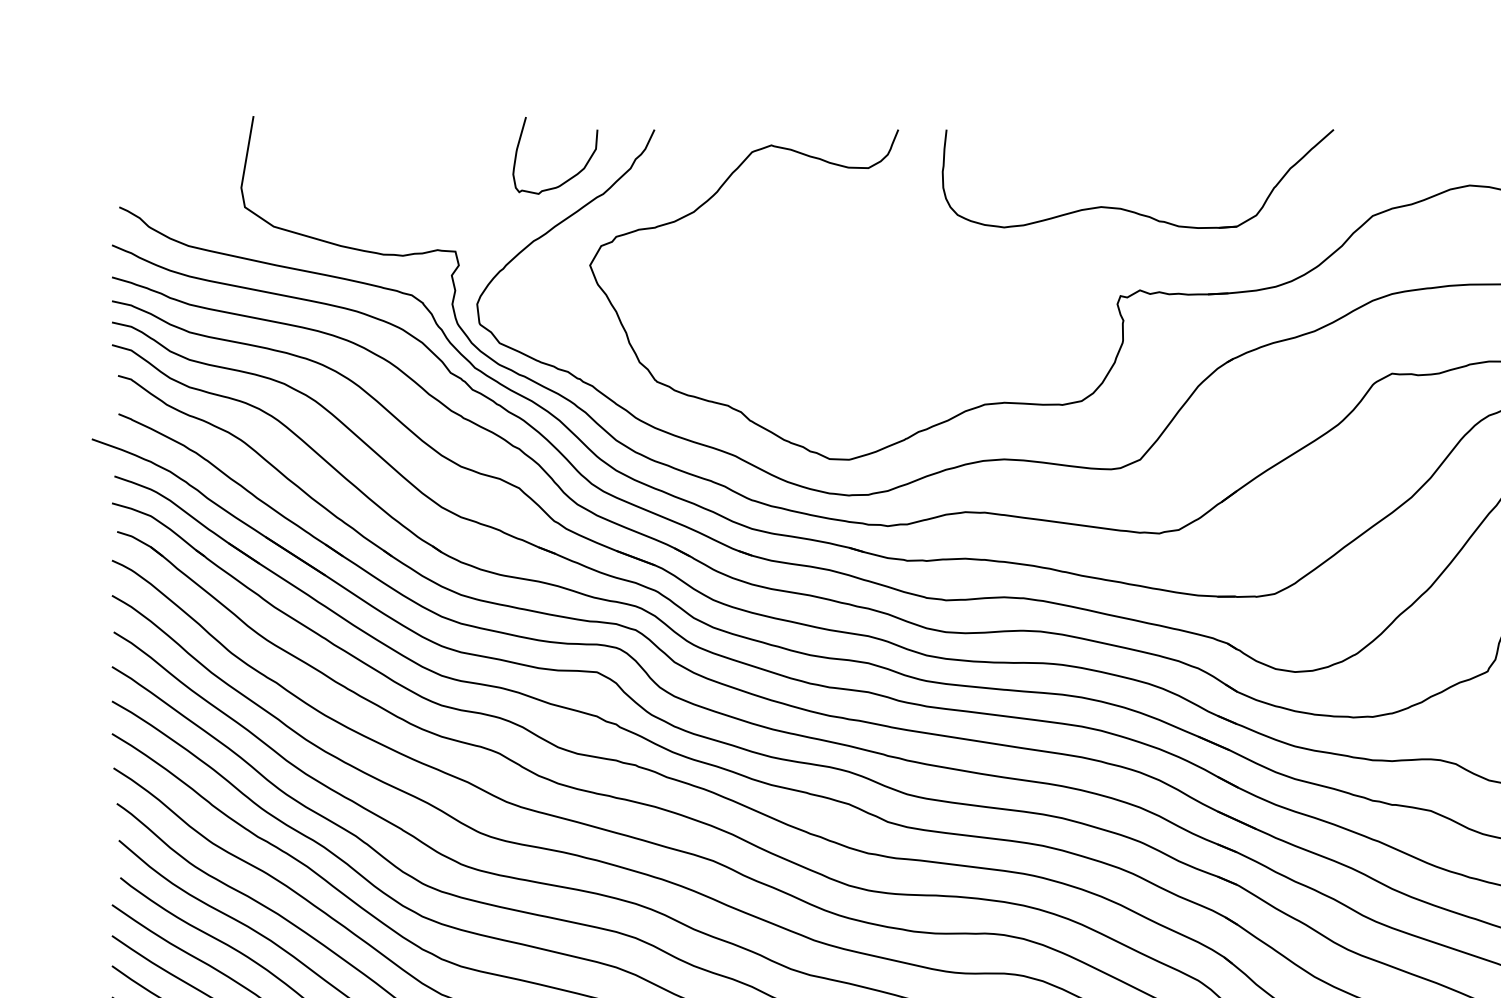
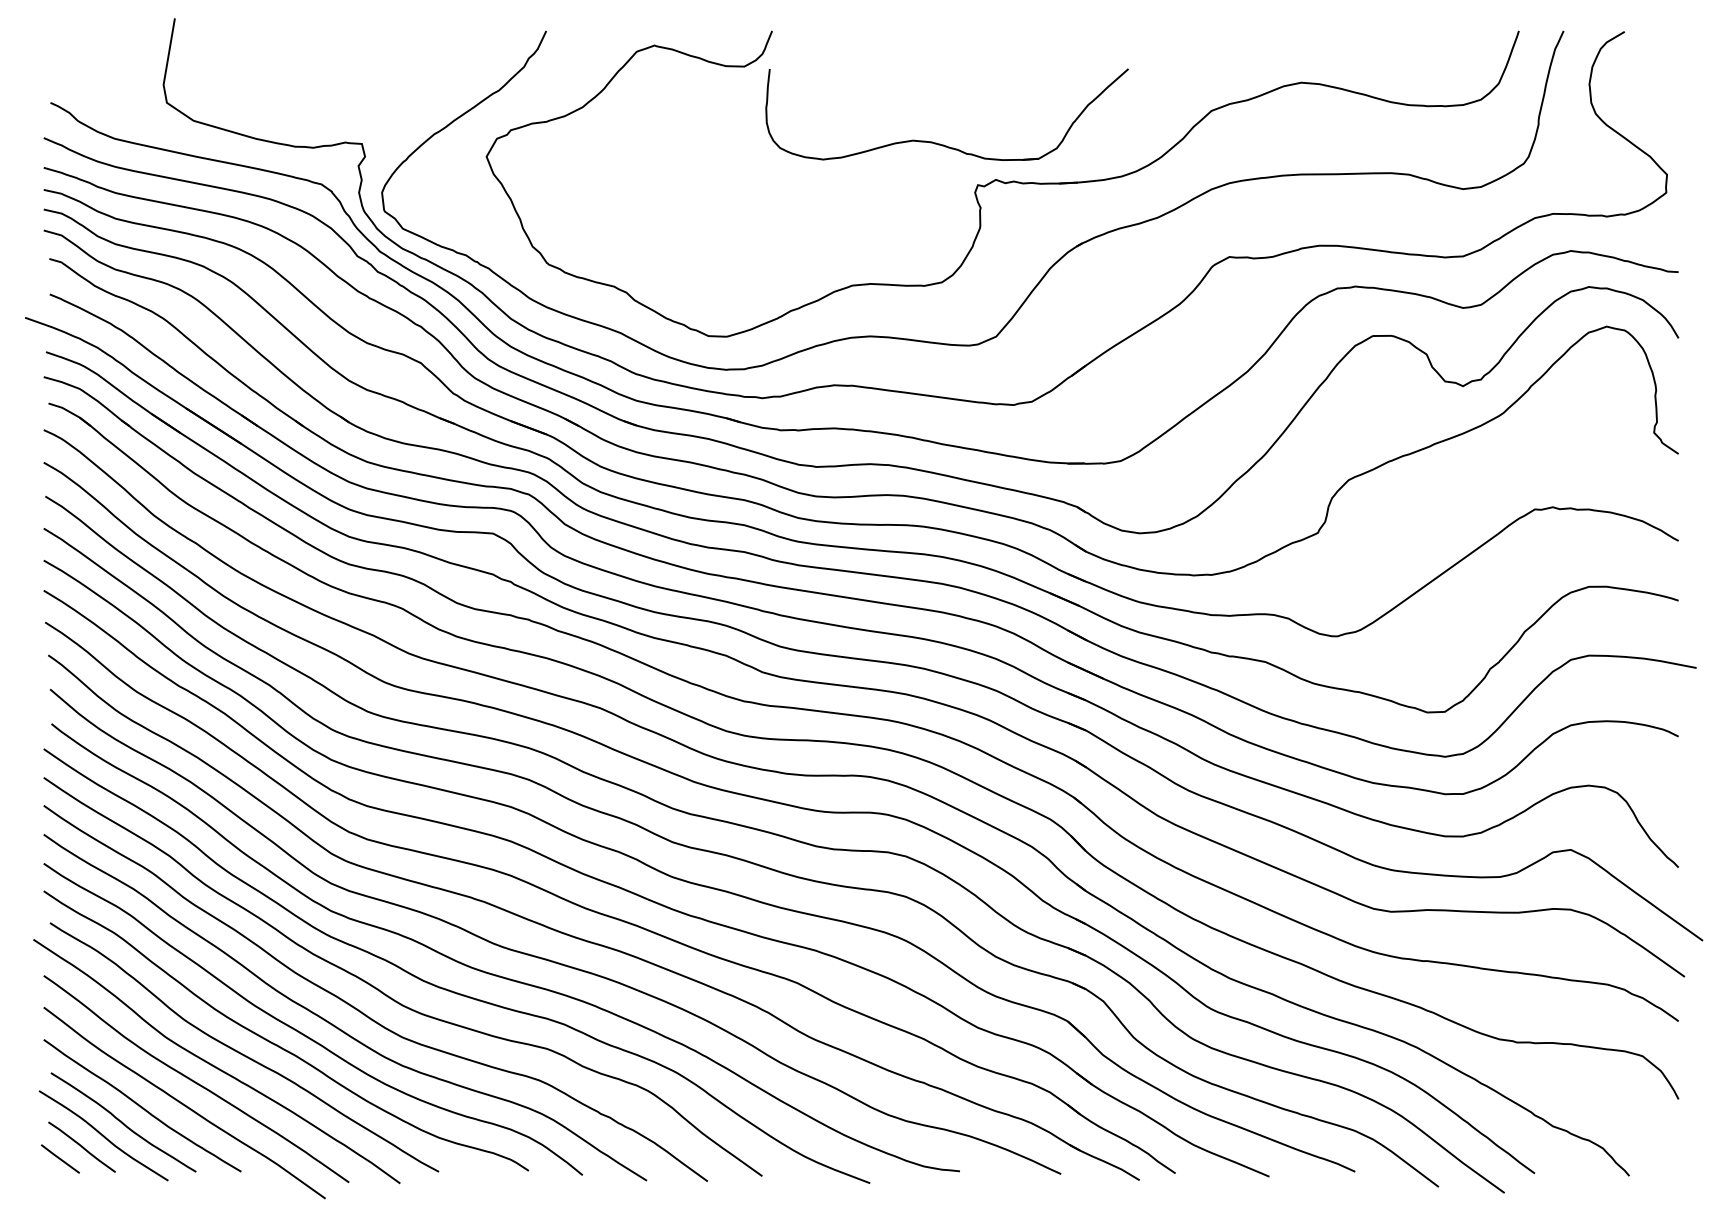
curve: (568, 178) -> (466, 76), removed
part: (1130, 210) -> (940, 143), moved

